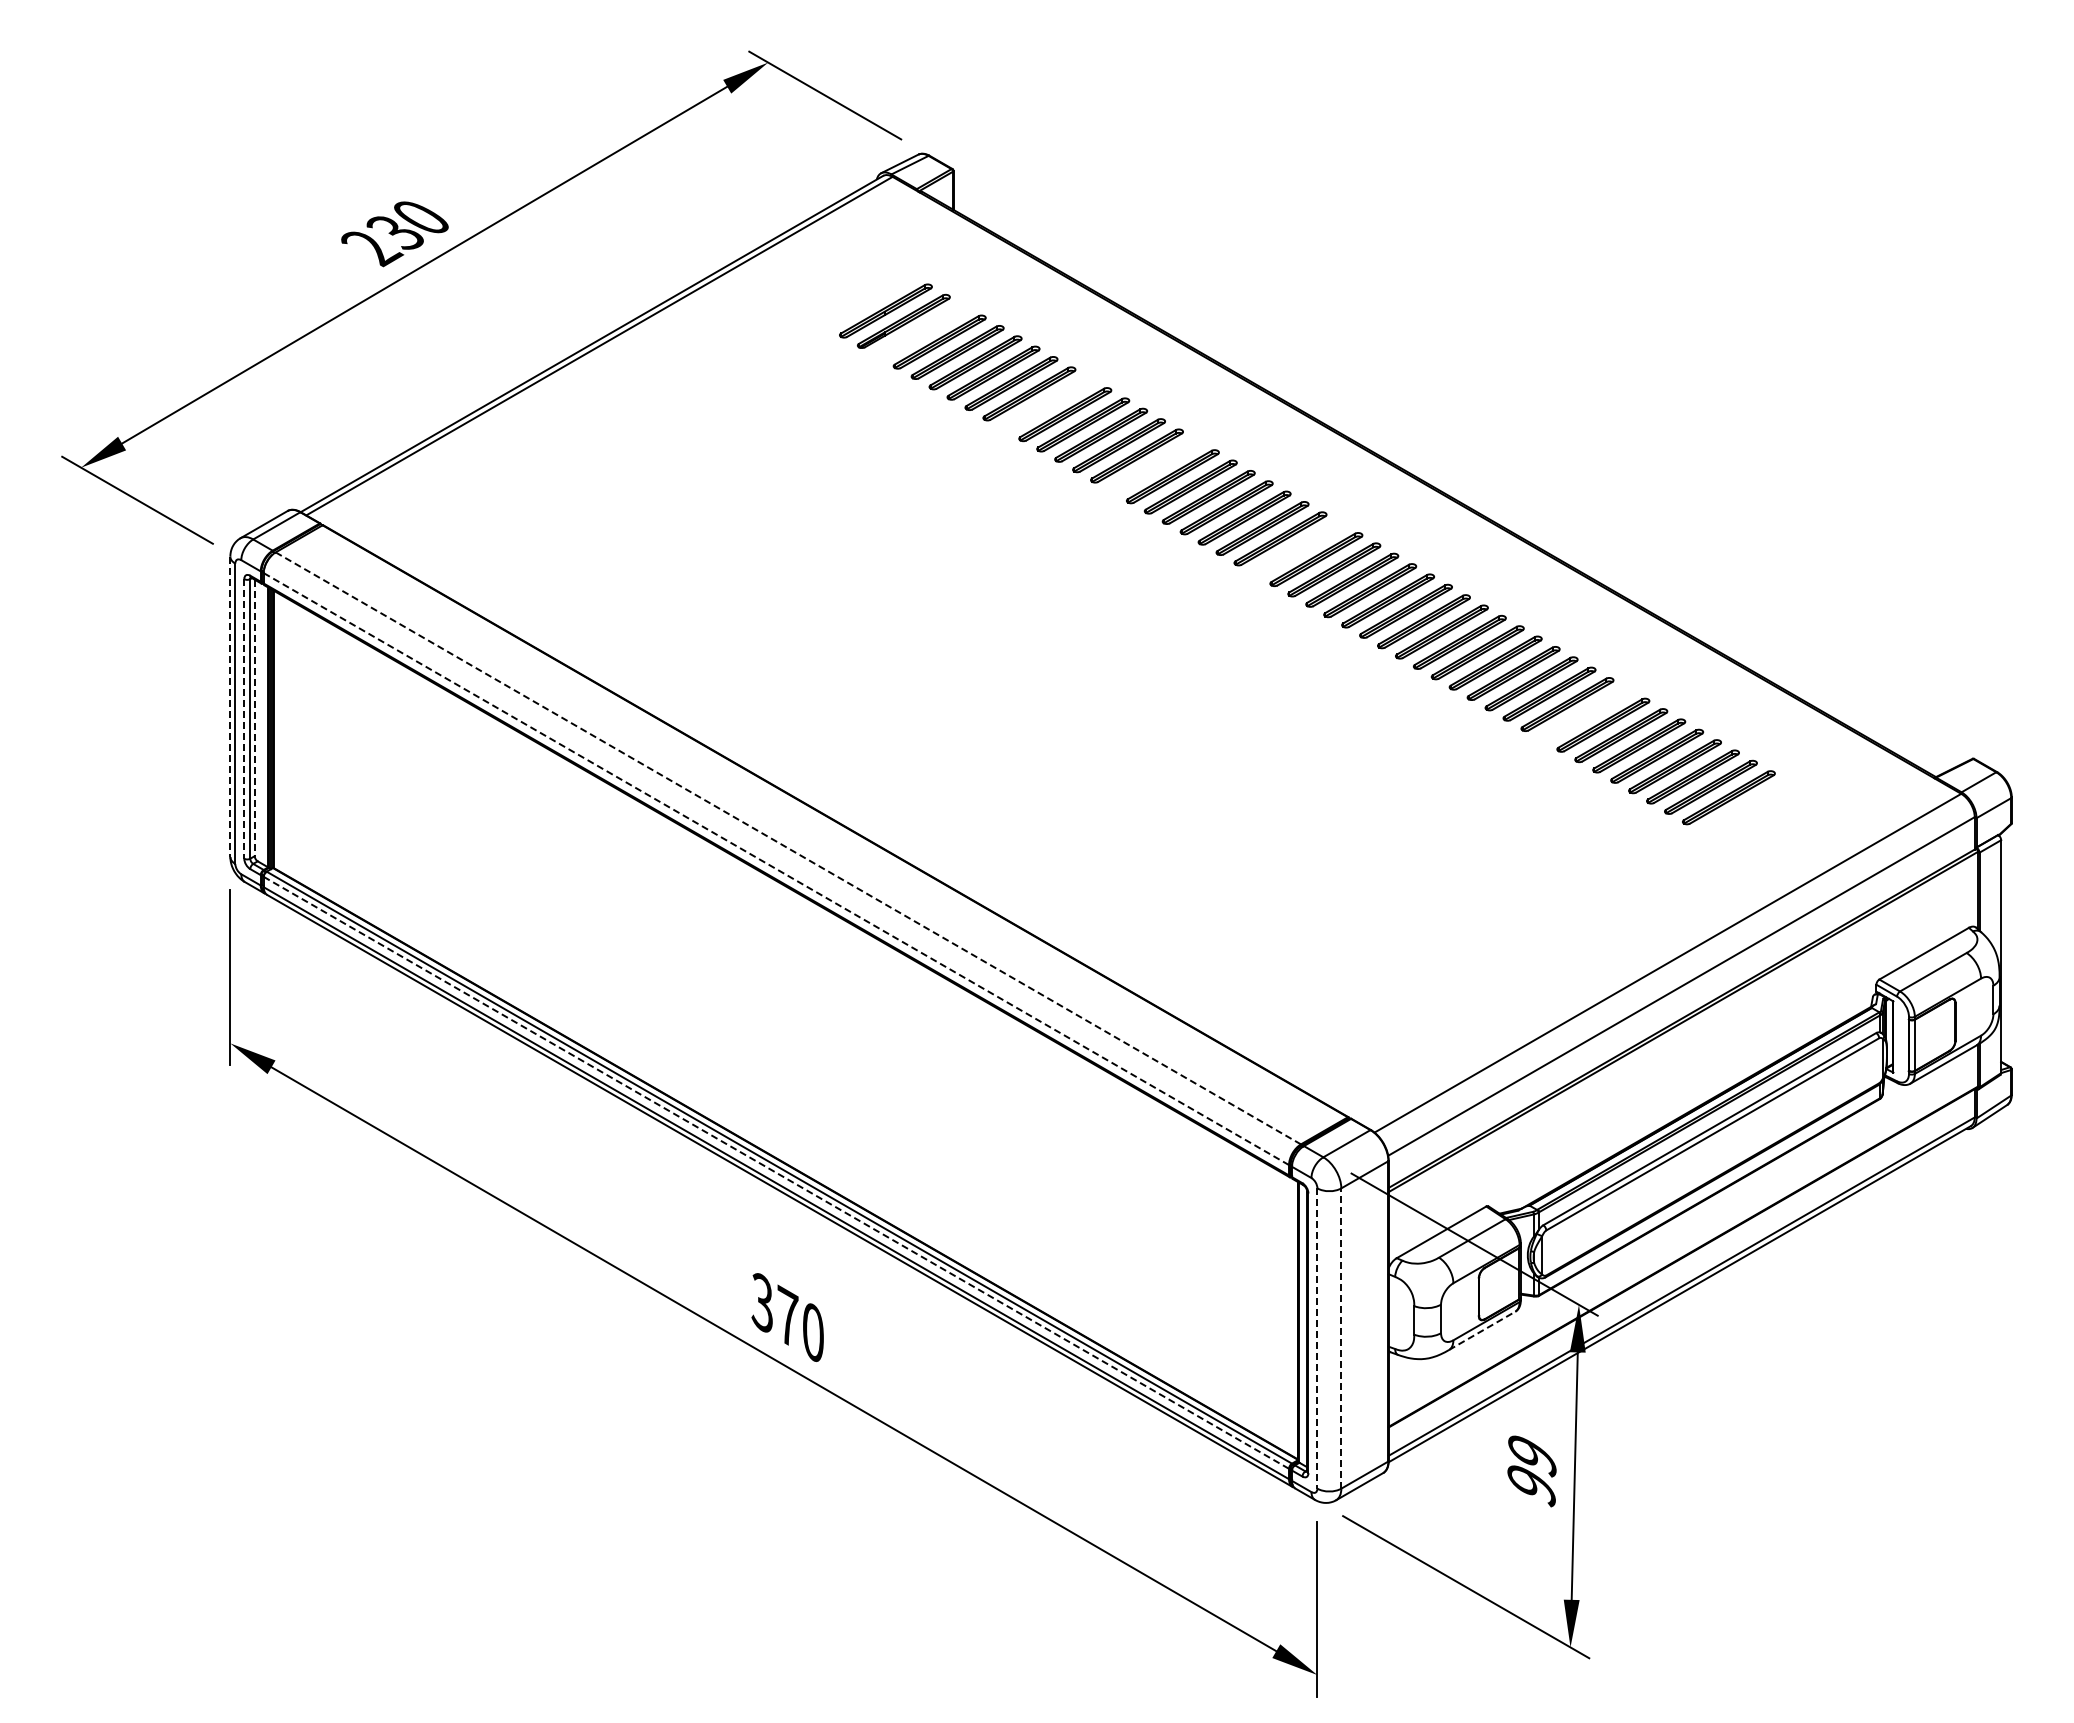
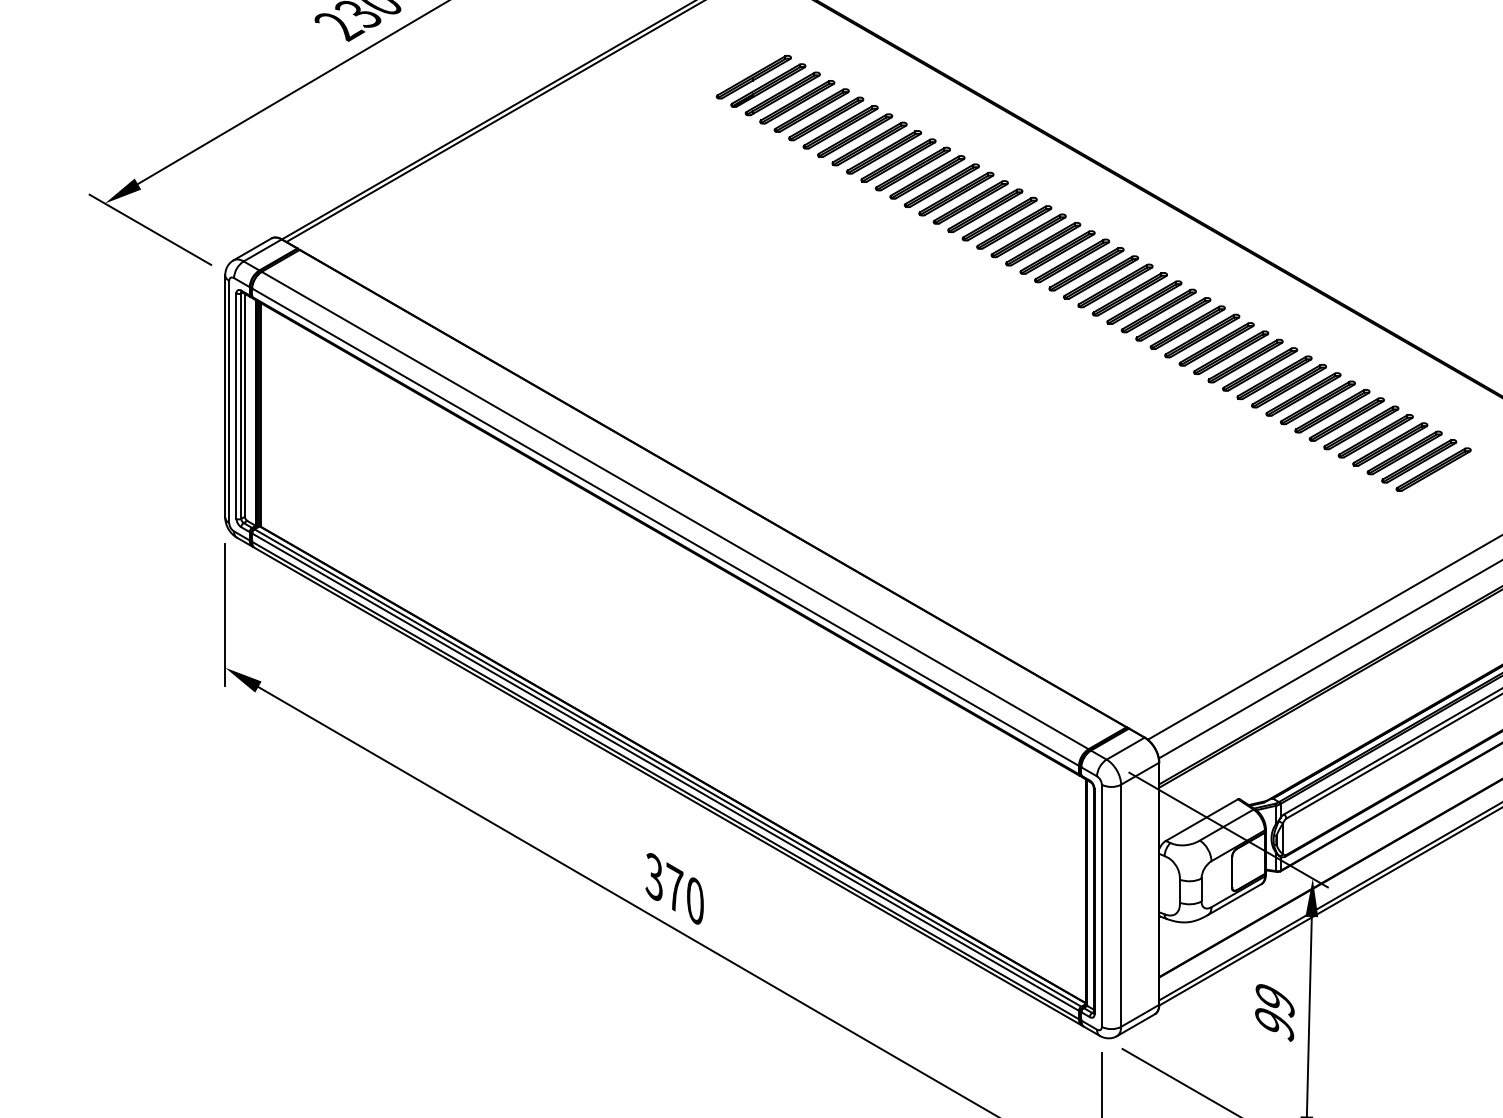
part: (921, 331) -> (782, 93), added
part: (1047, 403) -> (884, 151), added
part: (1154, 465) -> (970, 201), added
part: (1298, 548) -> (1086, 268), added
line: (230, 707) -> (225, 396), dashed -> solid
part: (1585, 714) -> (1318, 402), added
line: (244, 718) -> (236, 405), dashed -> solid
line: (254, 718) -> (244, 405), dashed -> solid
line: (788, 848) -> (675, 510), dashed -> solid
line: (776, 869) -> (665, 527), dashed -> solid
line: (776, 1172) -> (665, 771), dashed -> solid
line: (1482, 1330) -> (1234, 899), dashed -> solid
line: (1341, 1338) -> (1121, 905), dashed -> solid
line: (1317, 1339) -> (1101, 906), dashed -> solid

